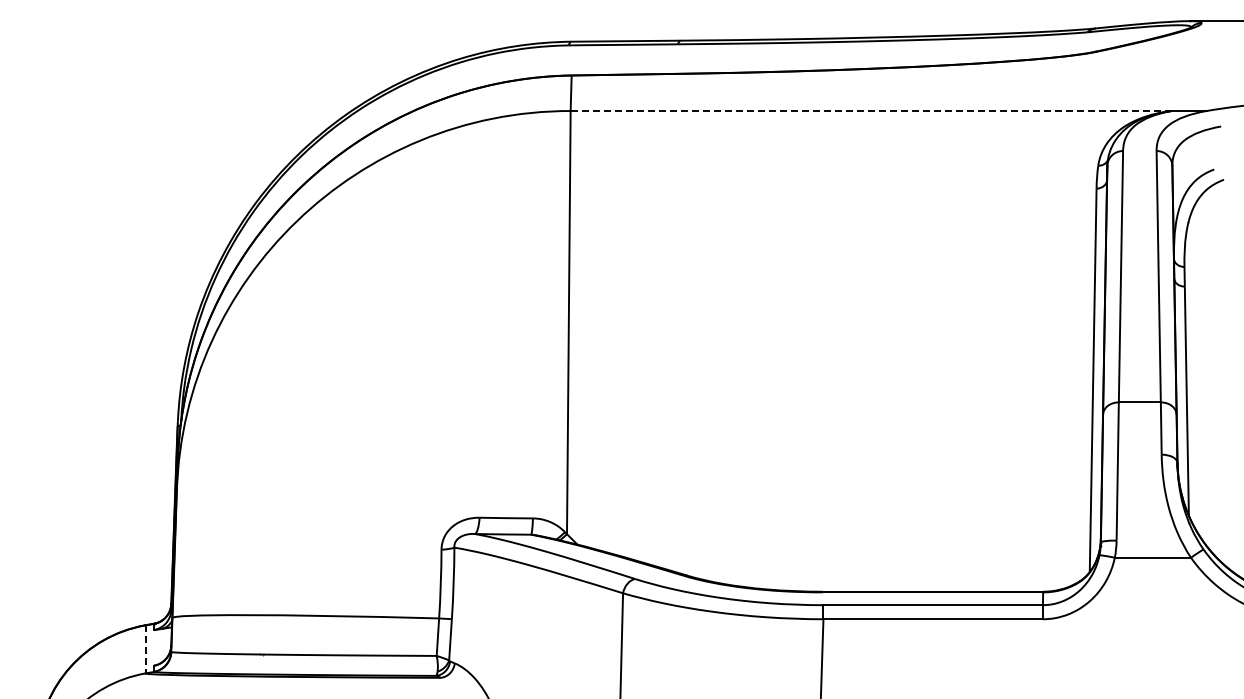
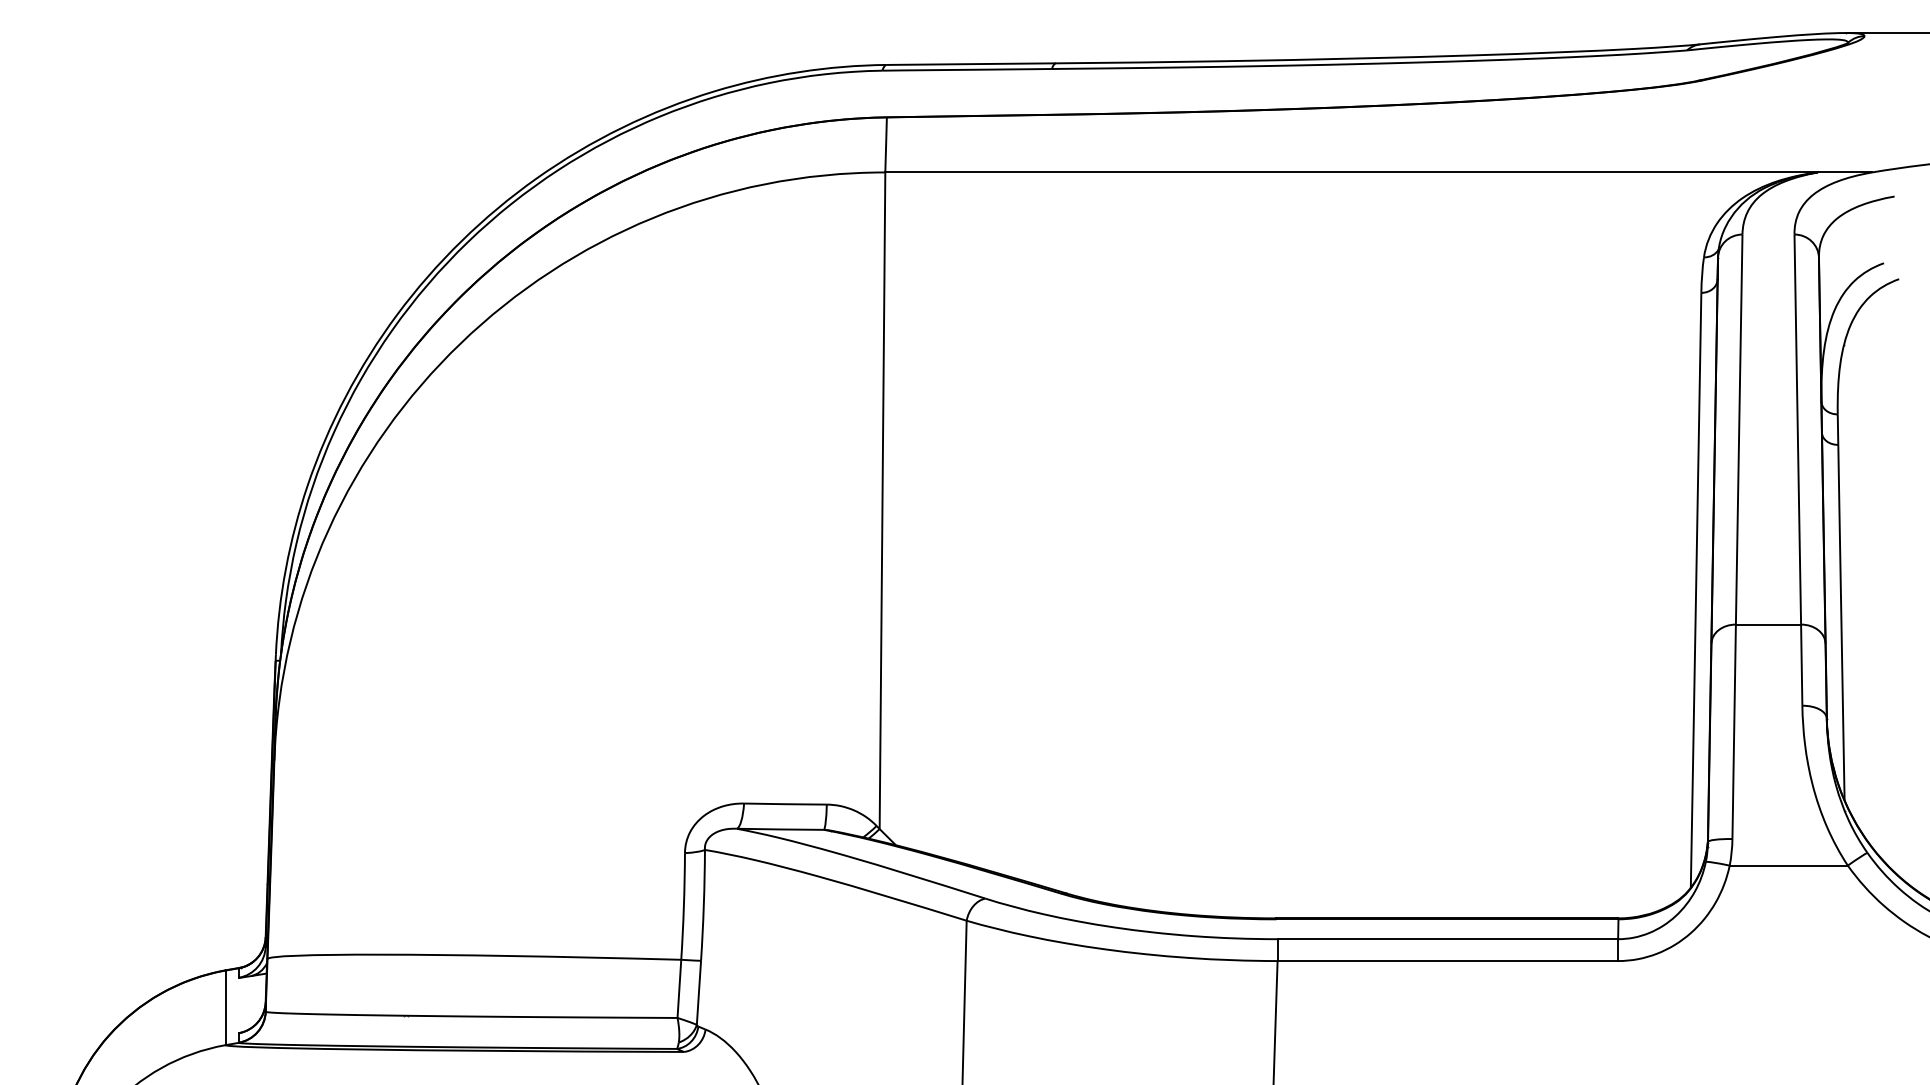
line: (871, 111) -> (1352, 173), dashed -> solid
line: (145, 649) -> (225, 1007), dashed -> solid

